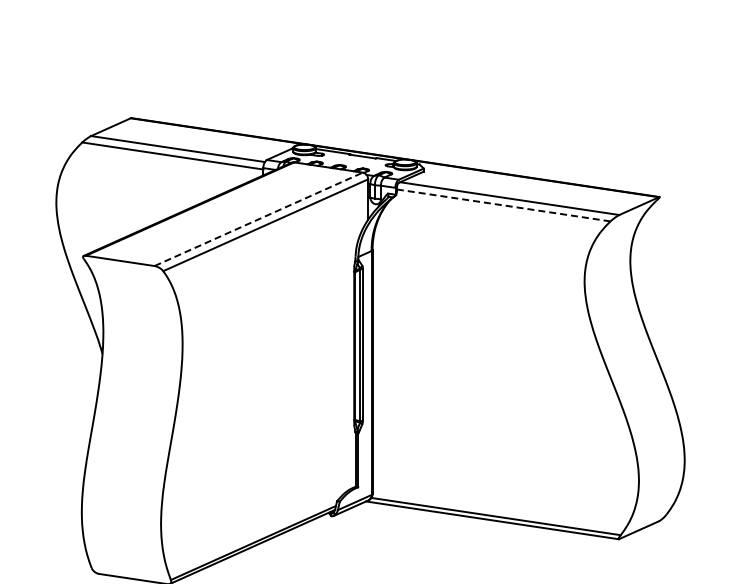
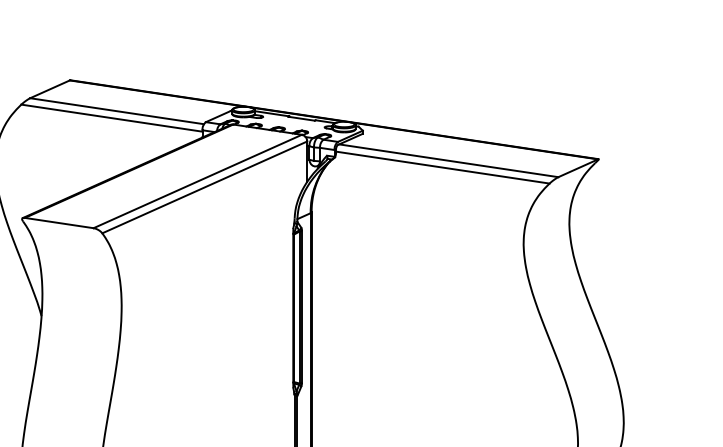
line: (503, 205) -> (442, 167), dashed -> solid
line: (259, 219) -> (198, 181), dashed -> solid

